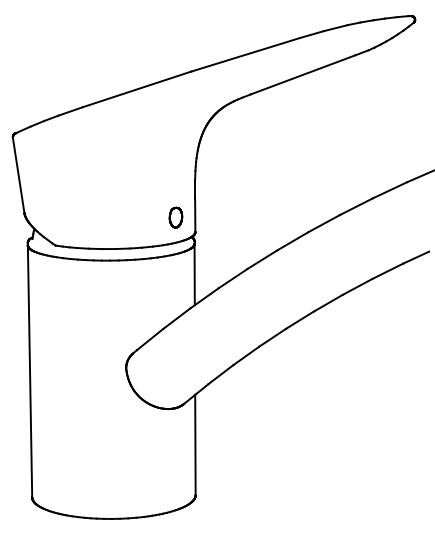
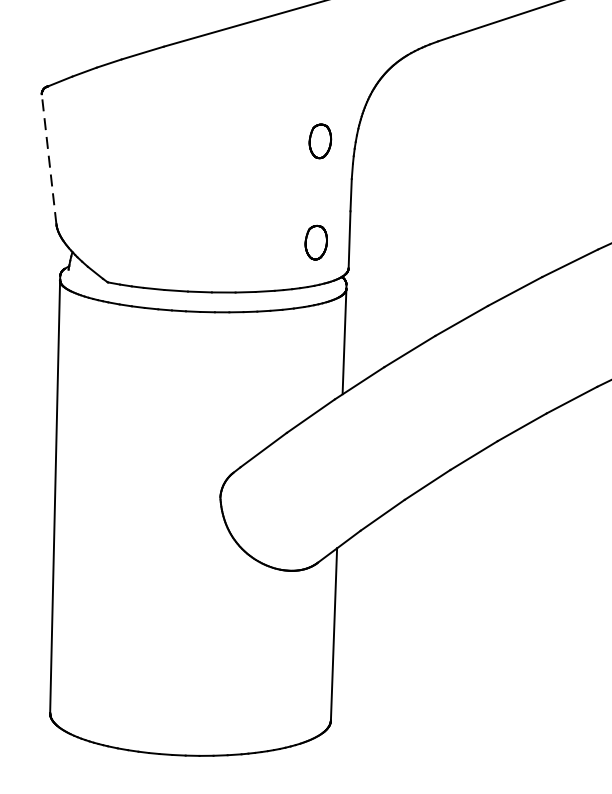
part: (175, 158) -> (319, 141), added
line: (18, 174) -> (48, 157), solid -> dashed

